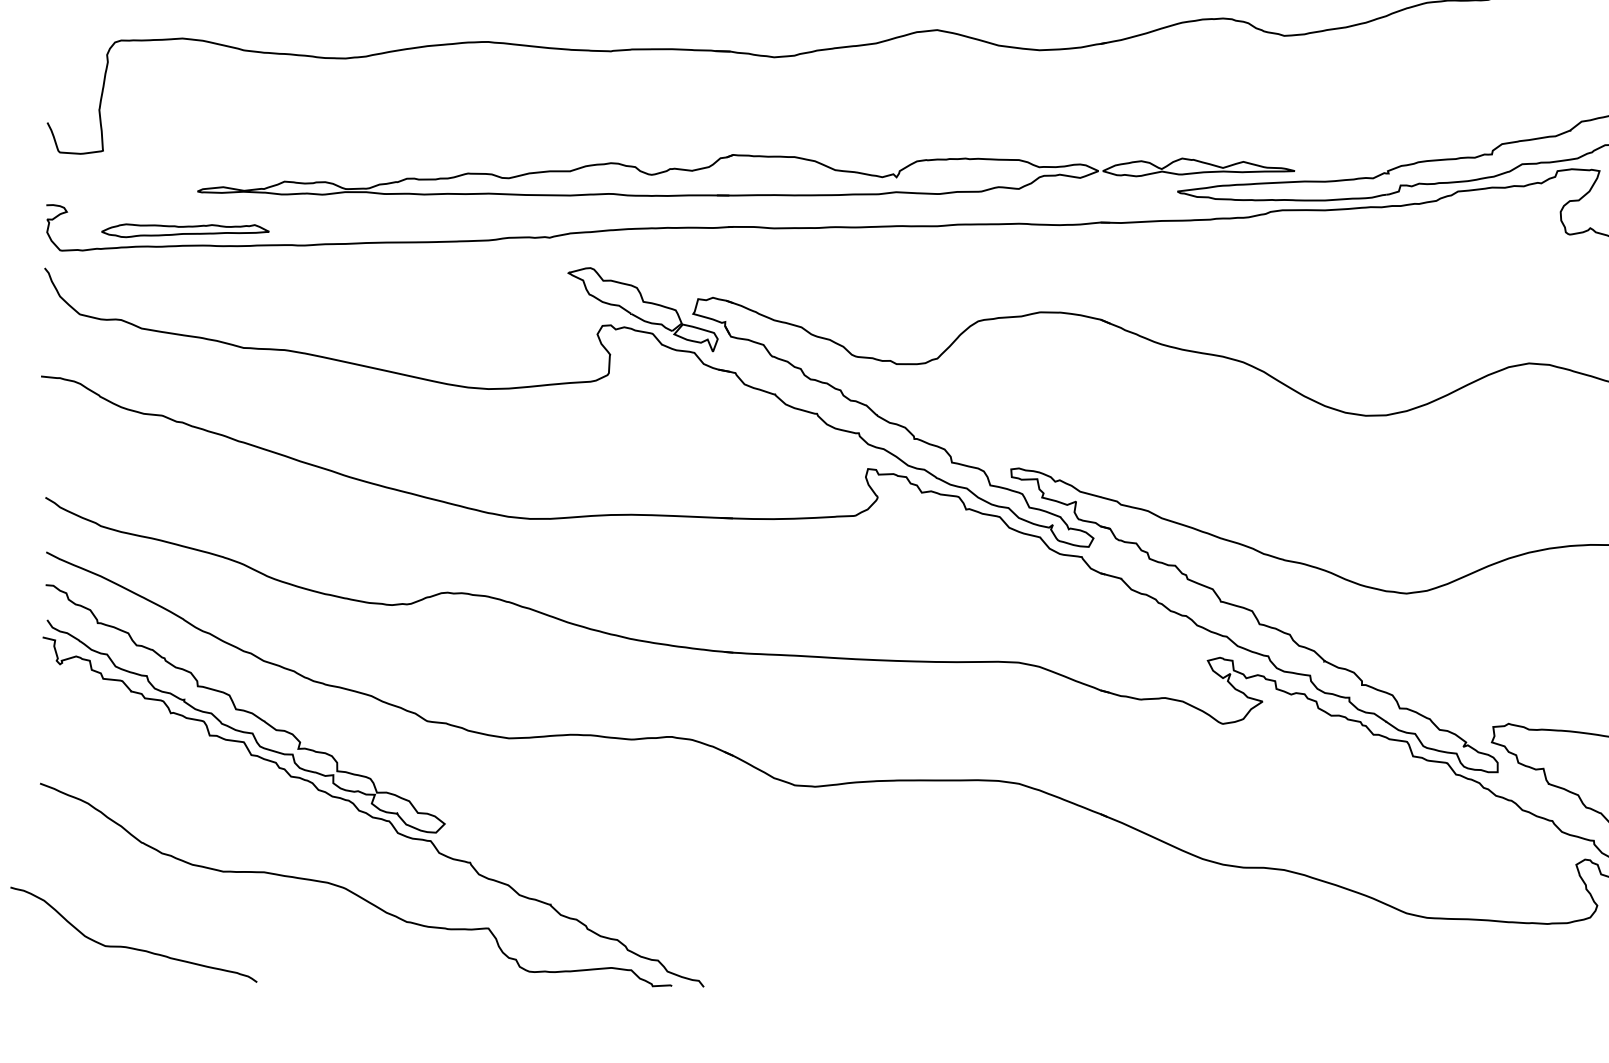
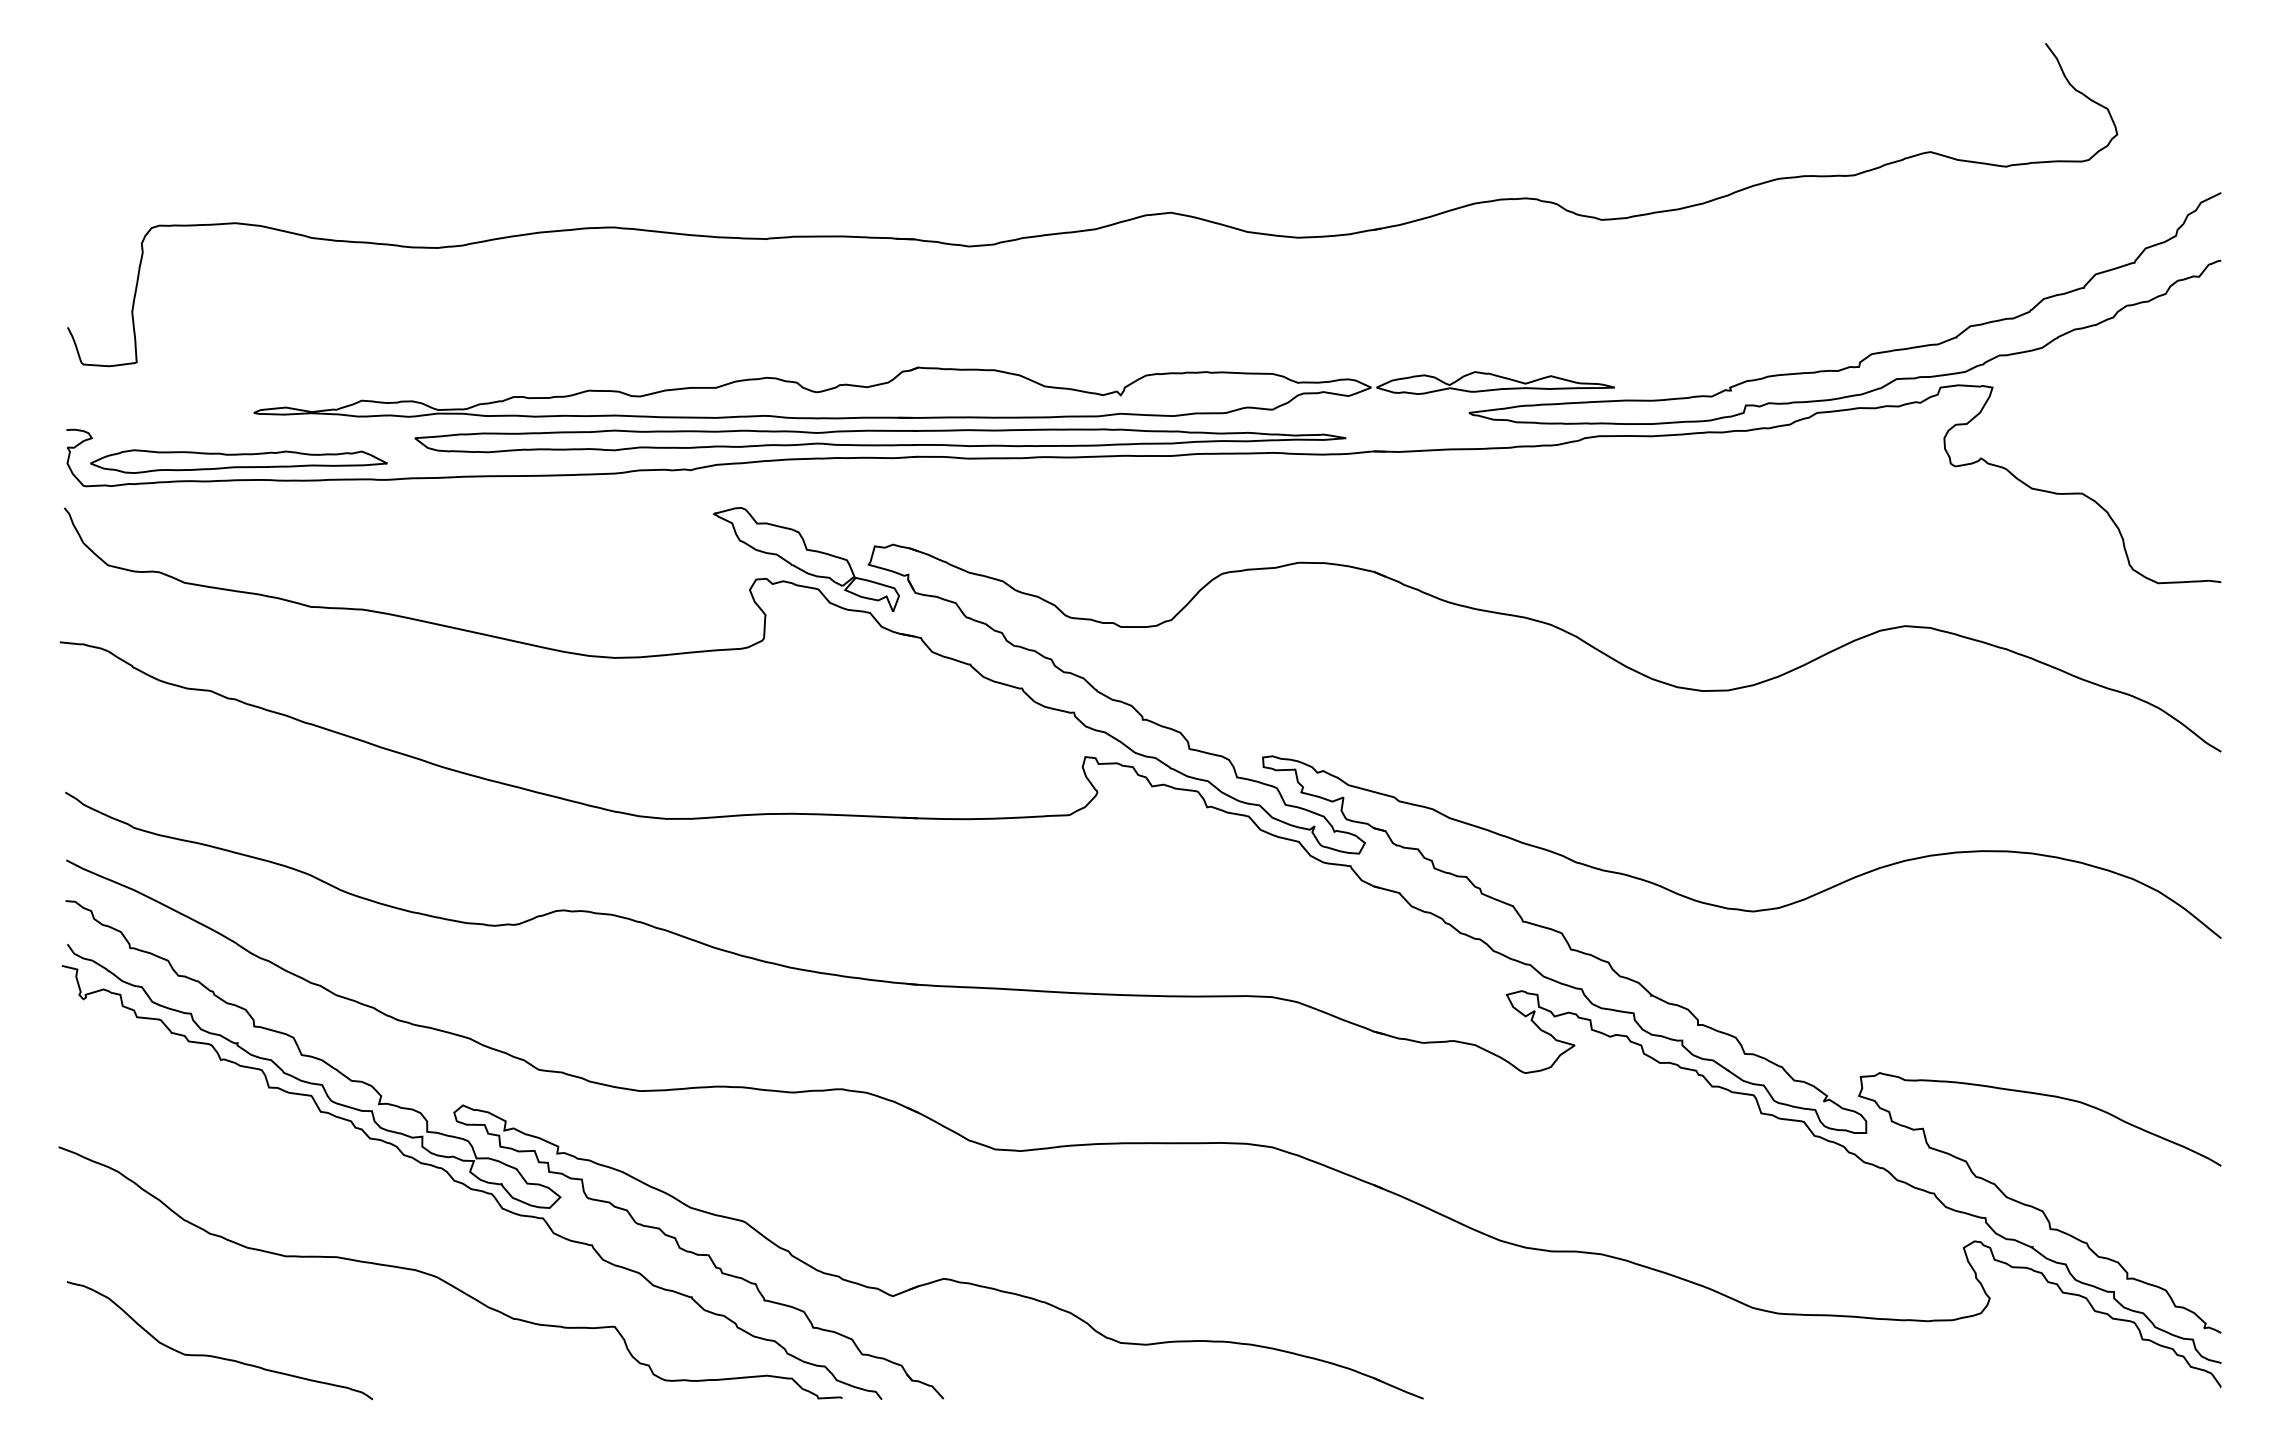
part: (702, 213) -> (880, 440), added
part: (185, 230) -> (238, 461), size x1.43
part: (751, 889) -> (940, 1278), added
curve: (132, 947) -> (218, 1356), moved

